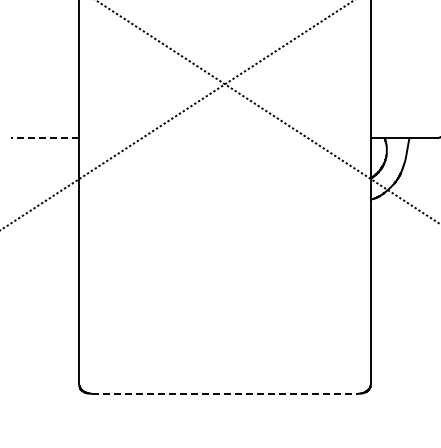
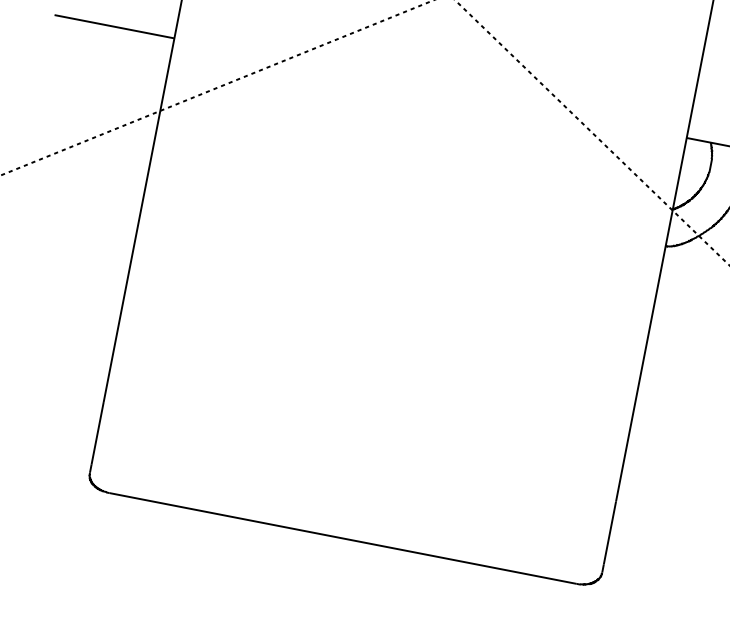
line: (44, 137) -> (113, 26), dashed -> solid
line: (225, 393) -> (343, 538), dashed -> solid

